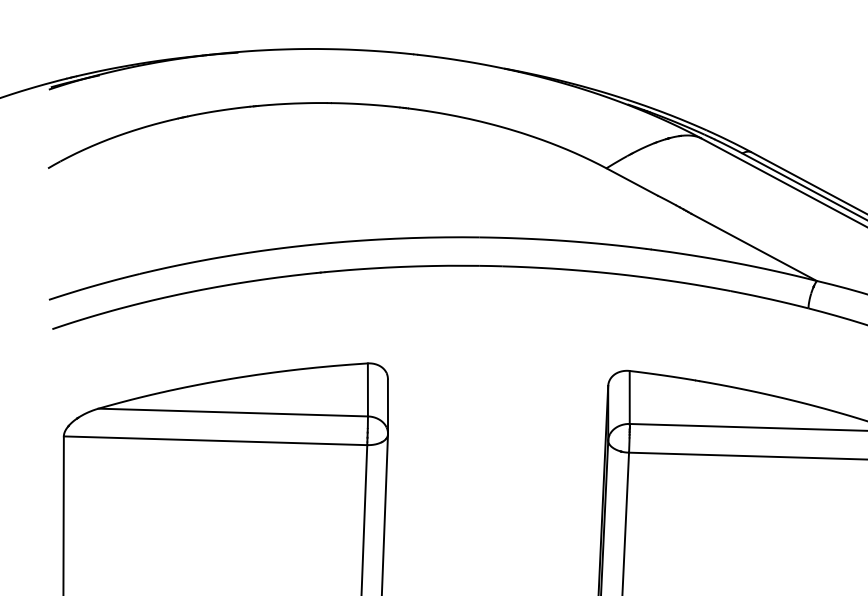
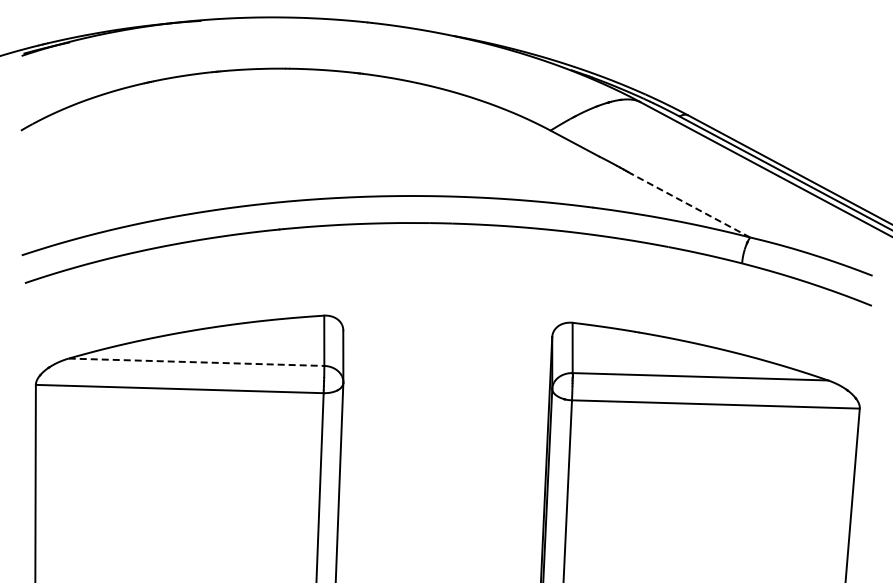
line: (753, 247) -> (690, 205), solid -> dashed
line: (233, 412) -> (196, 362), solid -> dashed

